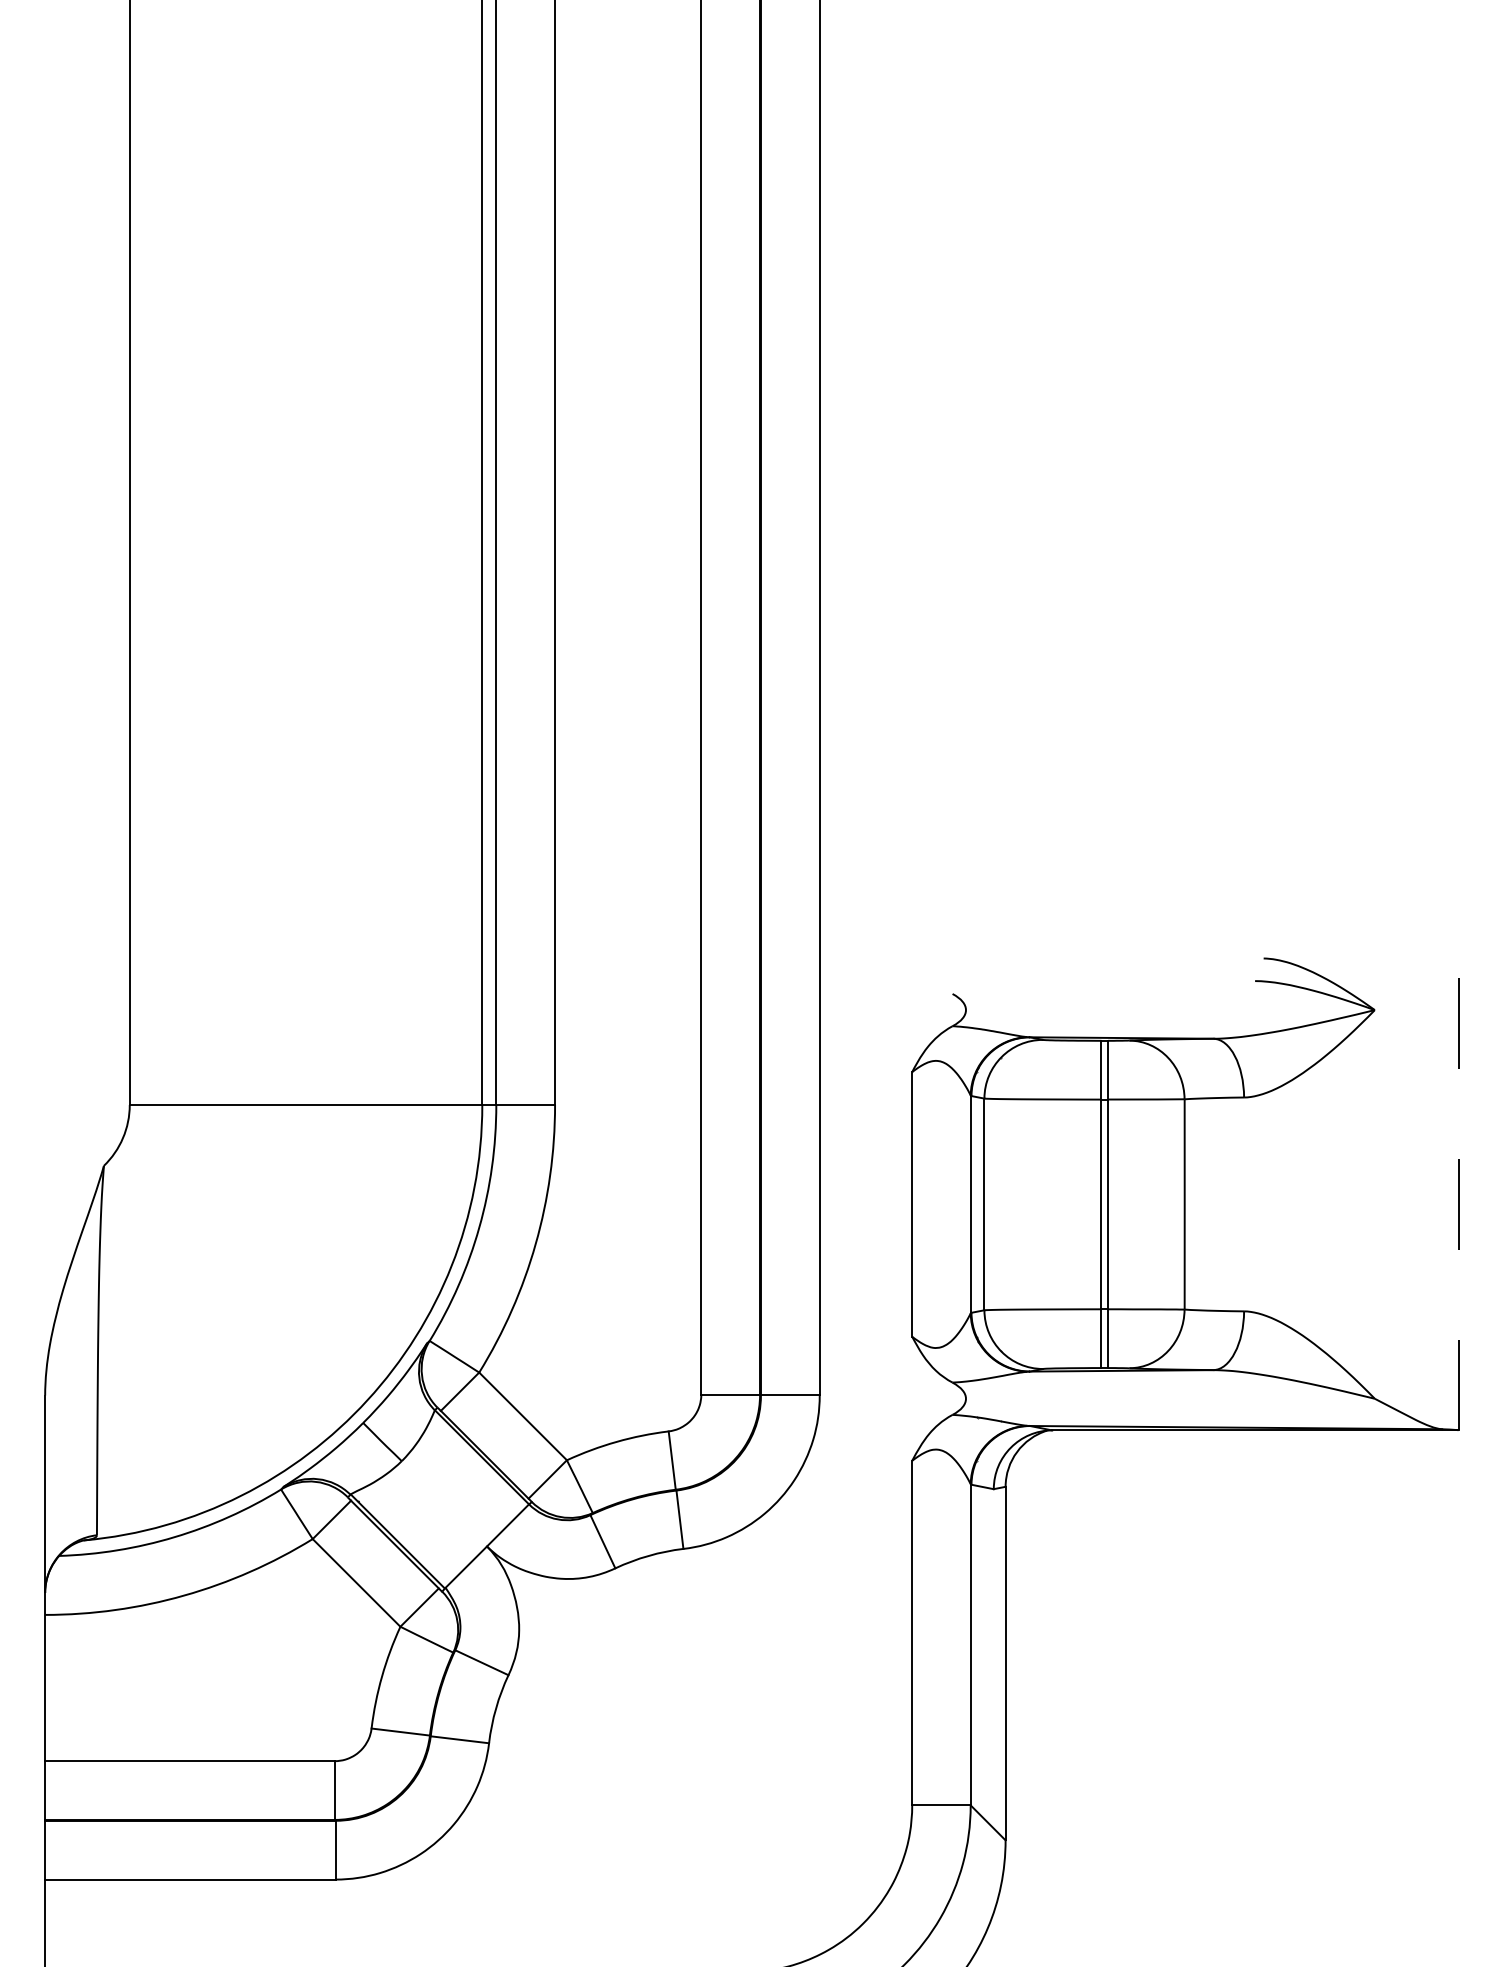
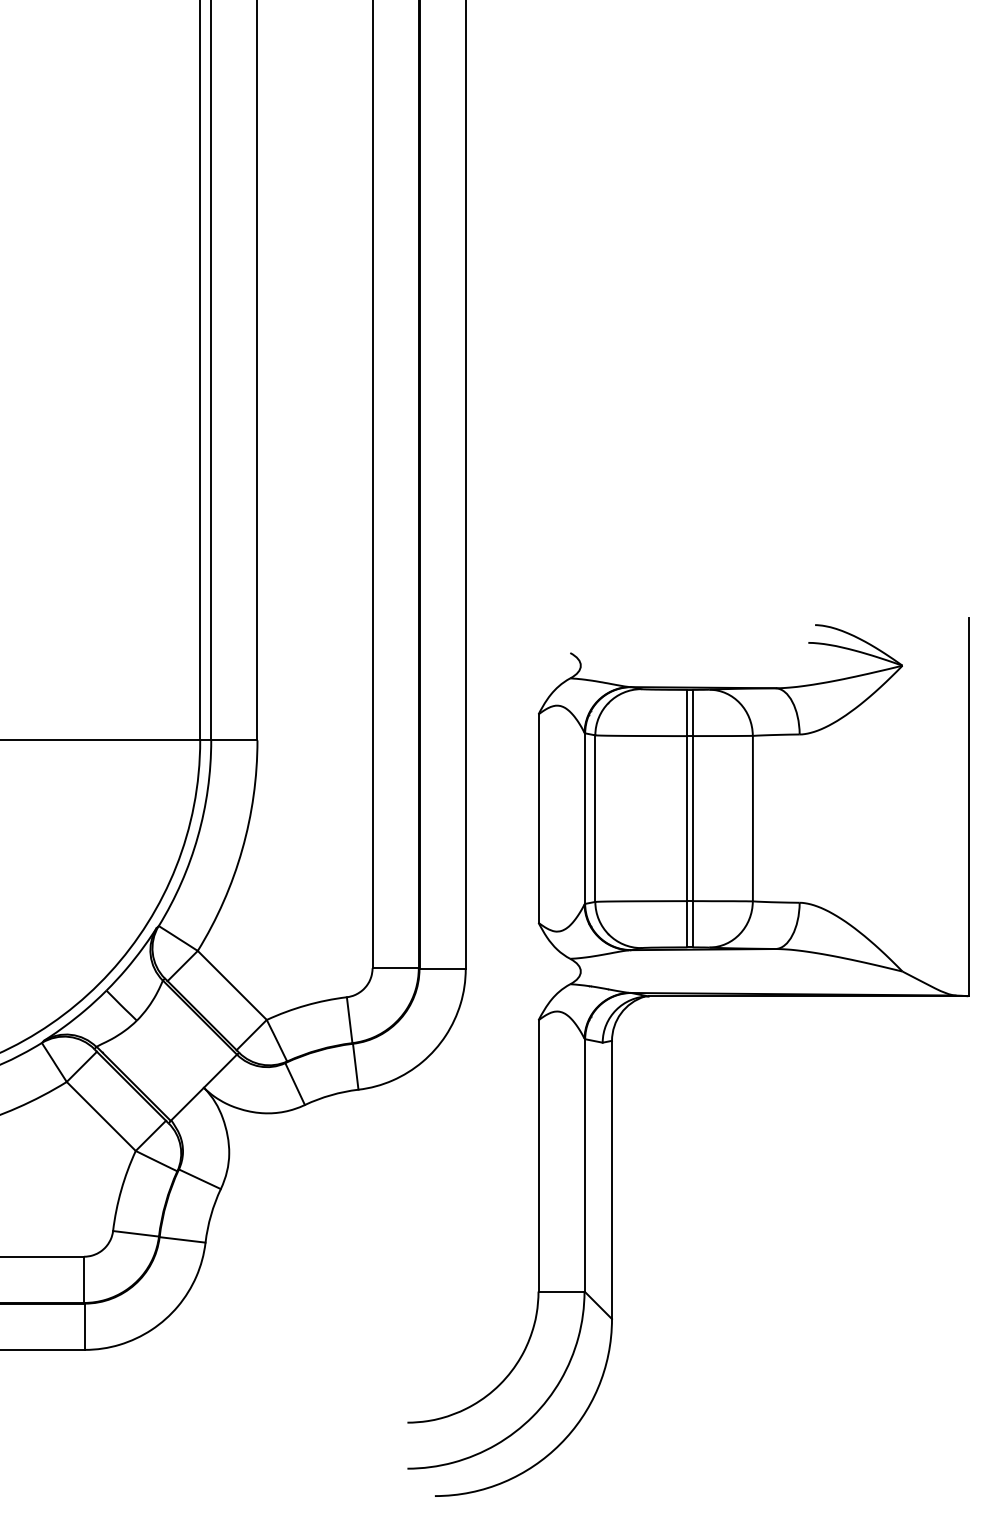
line: (1458, 1189) -> (968, 806), dashed -> solid

